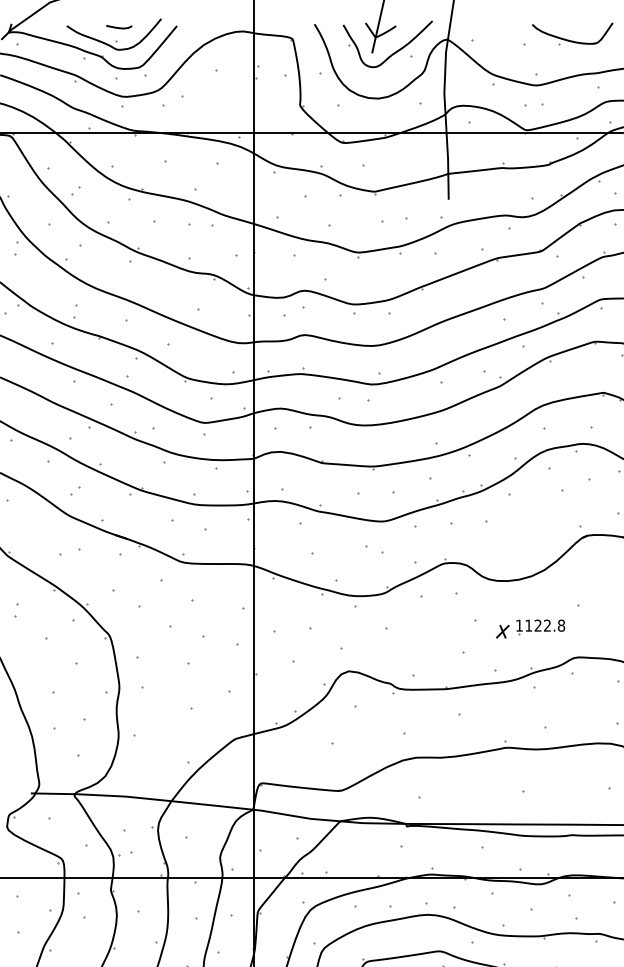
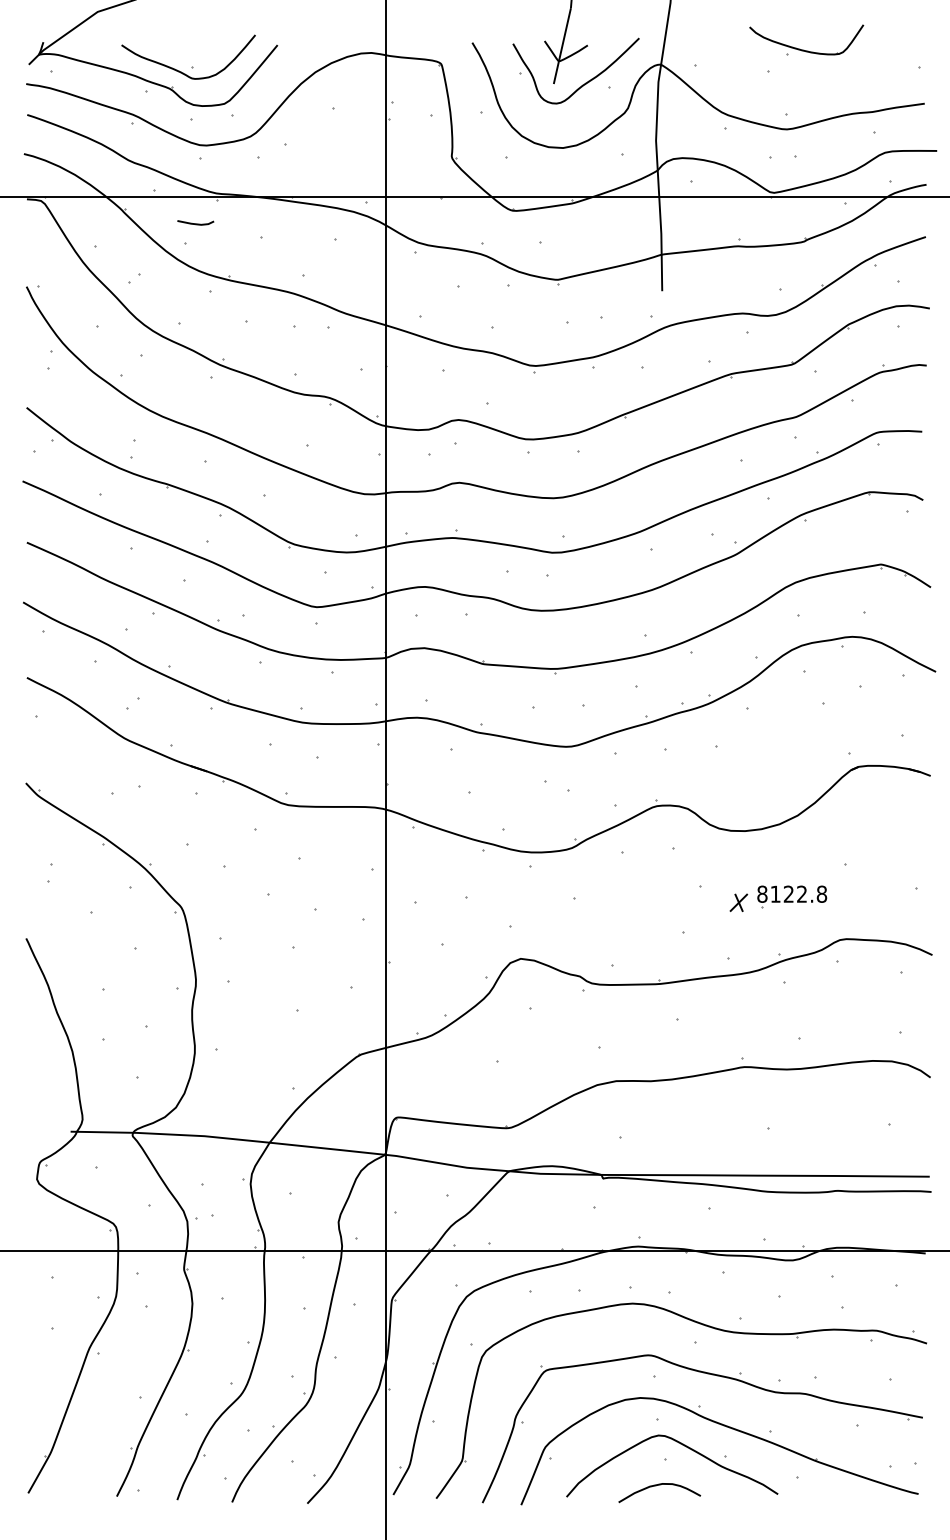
line: (119, 27) -> (195, 223), moved
part: (570, 40) -> (803, 49), moved
text: (519, 625) -> (762, 893), 1122.8 -> 8122.8

